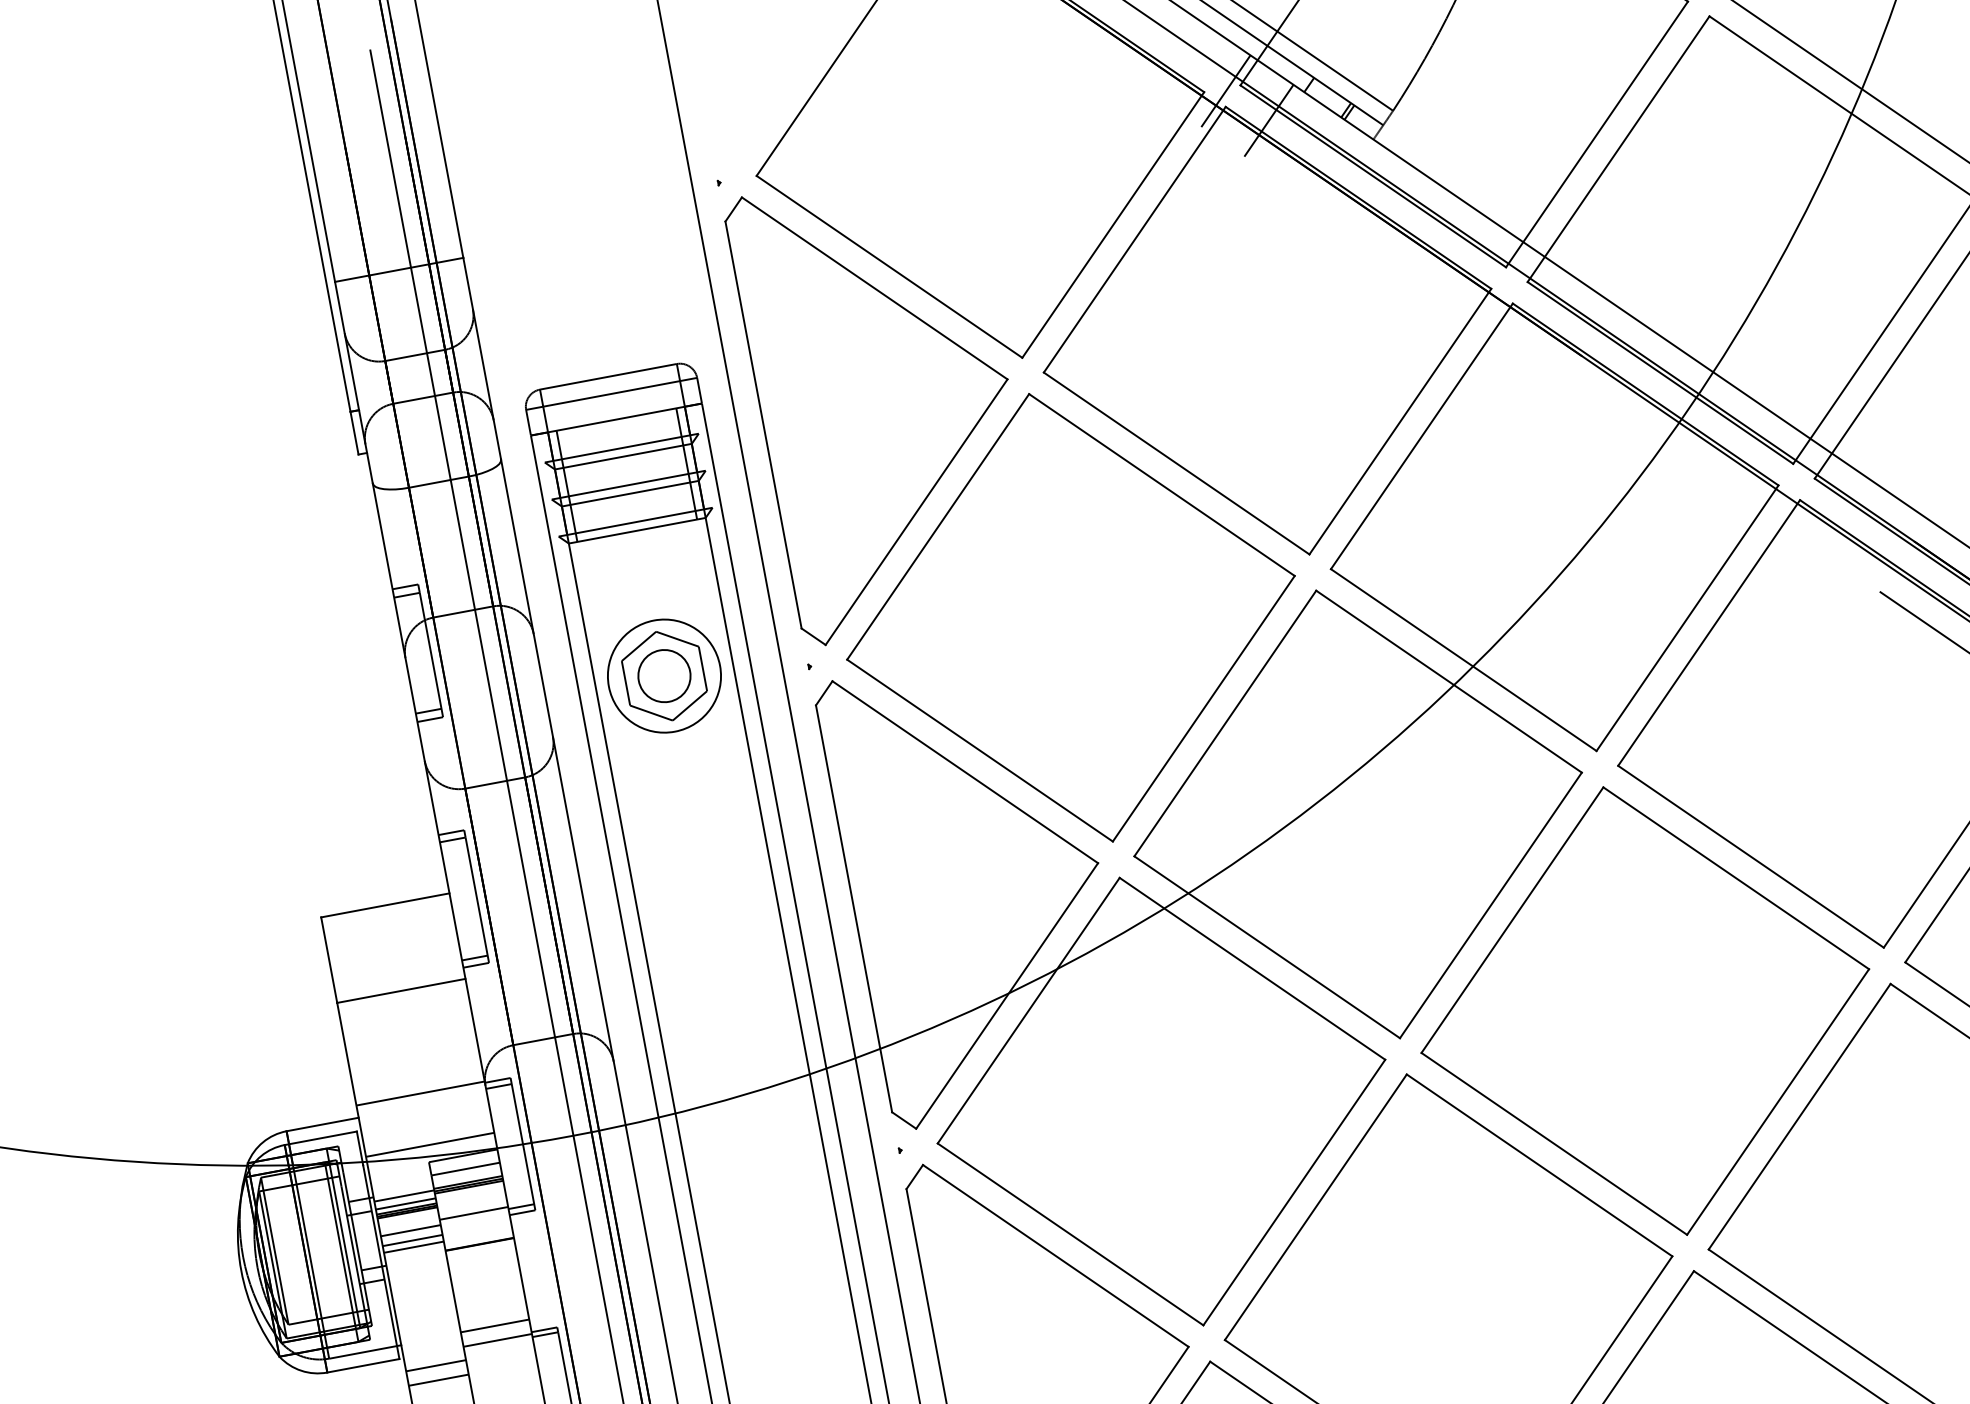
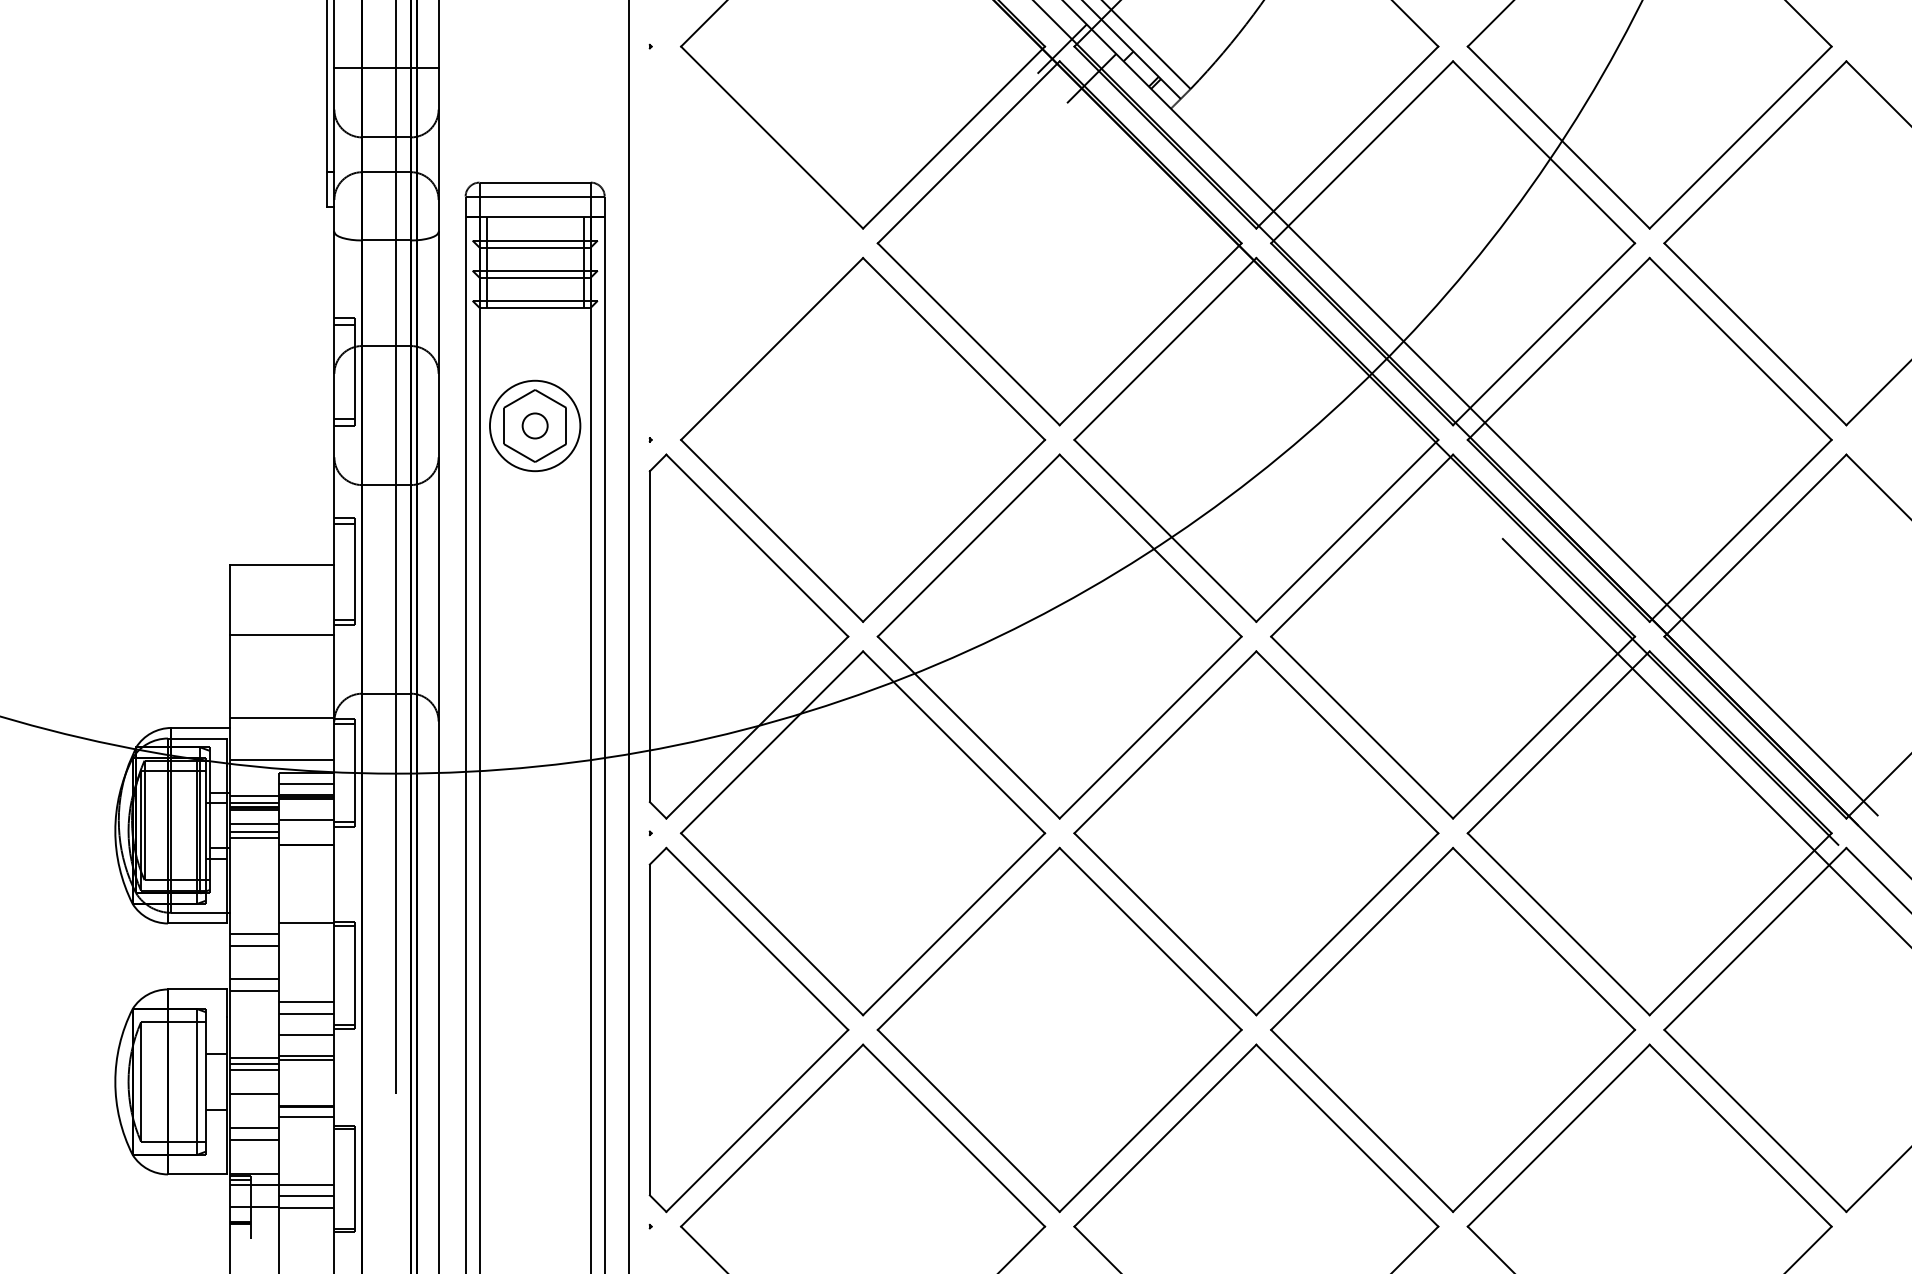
part: (884, 402) -> (748, 243), removed
circle: (664, 675) -> (535, 425), size x0.6
line: (494, 1325) -> (306, 911), removed

